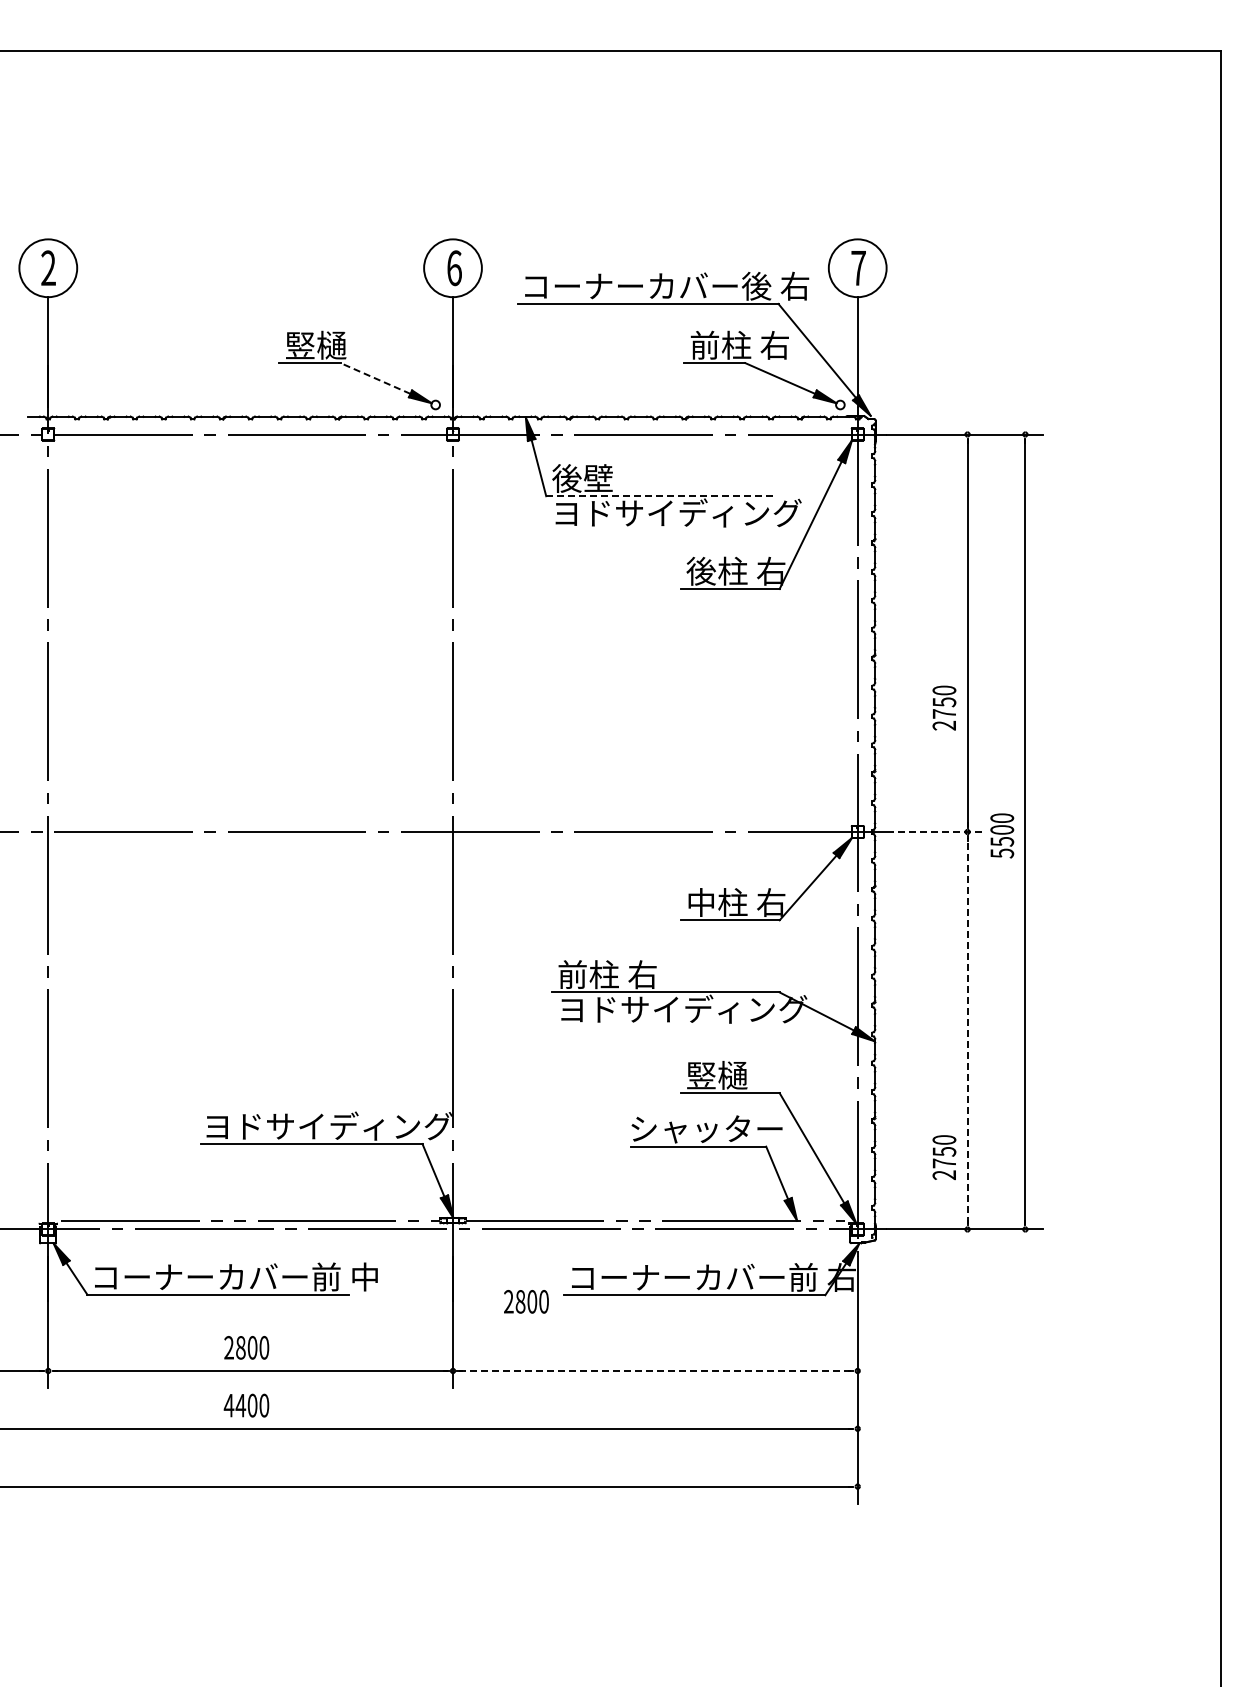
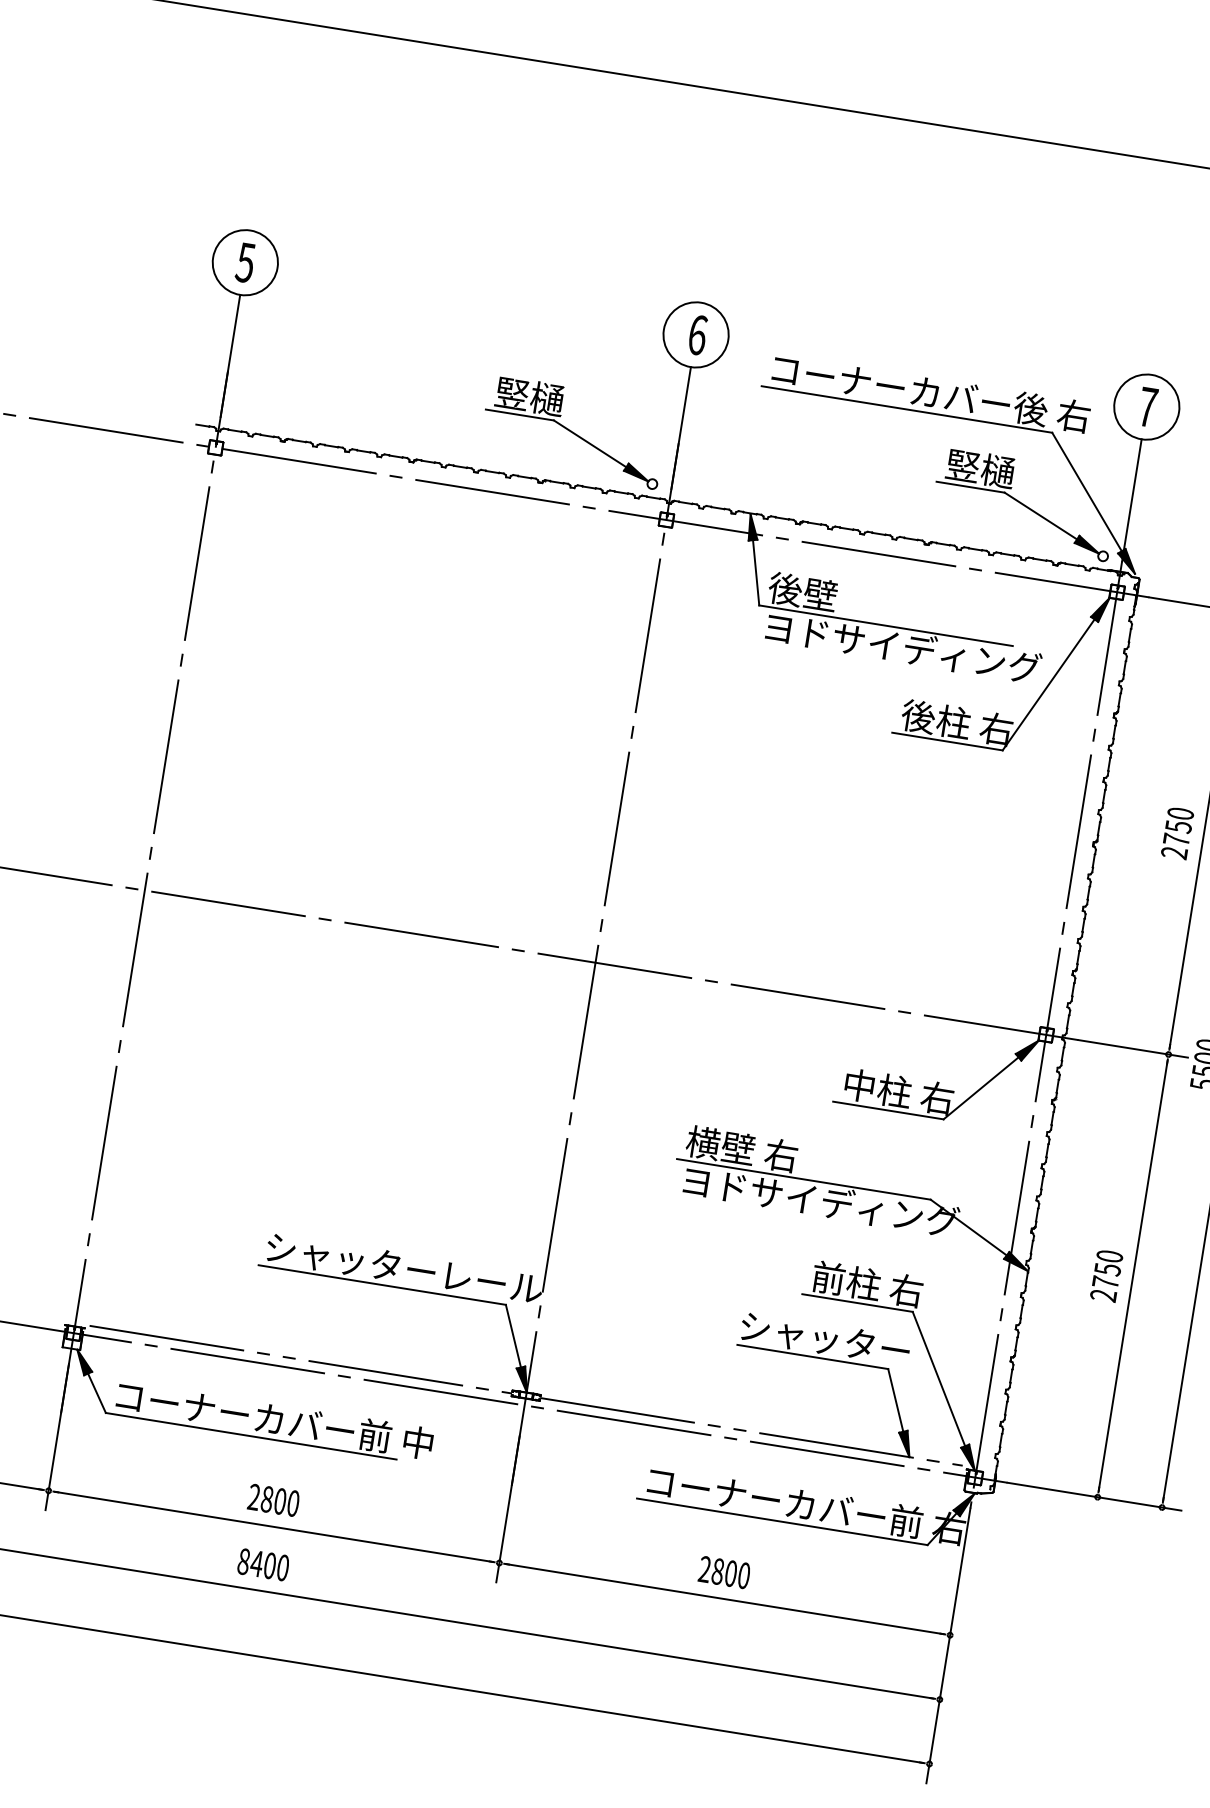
text: (48, 268) -> (245, 263), 2 -> 5
text: (739, 344) -> (1001, 470), 前柱 右 -> 竪樋
line: (375, 378) -> (590, 443), dashed -> solid
line: (660, 496) -> (886, 626), dashed -> solid
text: (944, 707) -> (1177, 832), moved
line: (936, 831) -> (1134, 1048), dashed -> solid
text: (588, 974) -> (721, 1145), 前柱 右 -> 横壁 右
line: (967, 1030) -> (1133, 1275), dashed -> solid
text: (736, 1074) -> (867, 1283), 竪樋 -> 前柱 右
text: (328, 1125) -> (404, 1267), ヨドサイディング -> シャッターレール
text: (944, 1157) -> (1106, 1275), moved
text: (526, 1301) -> (724, 1572), moved
line: (655, 1370) -> (724, 1598), dashed -> solid
text: (228, 1405) -> (243, 1561), 4400 -> 8400

